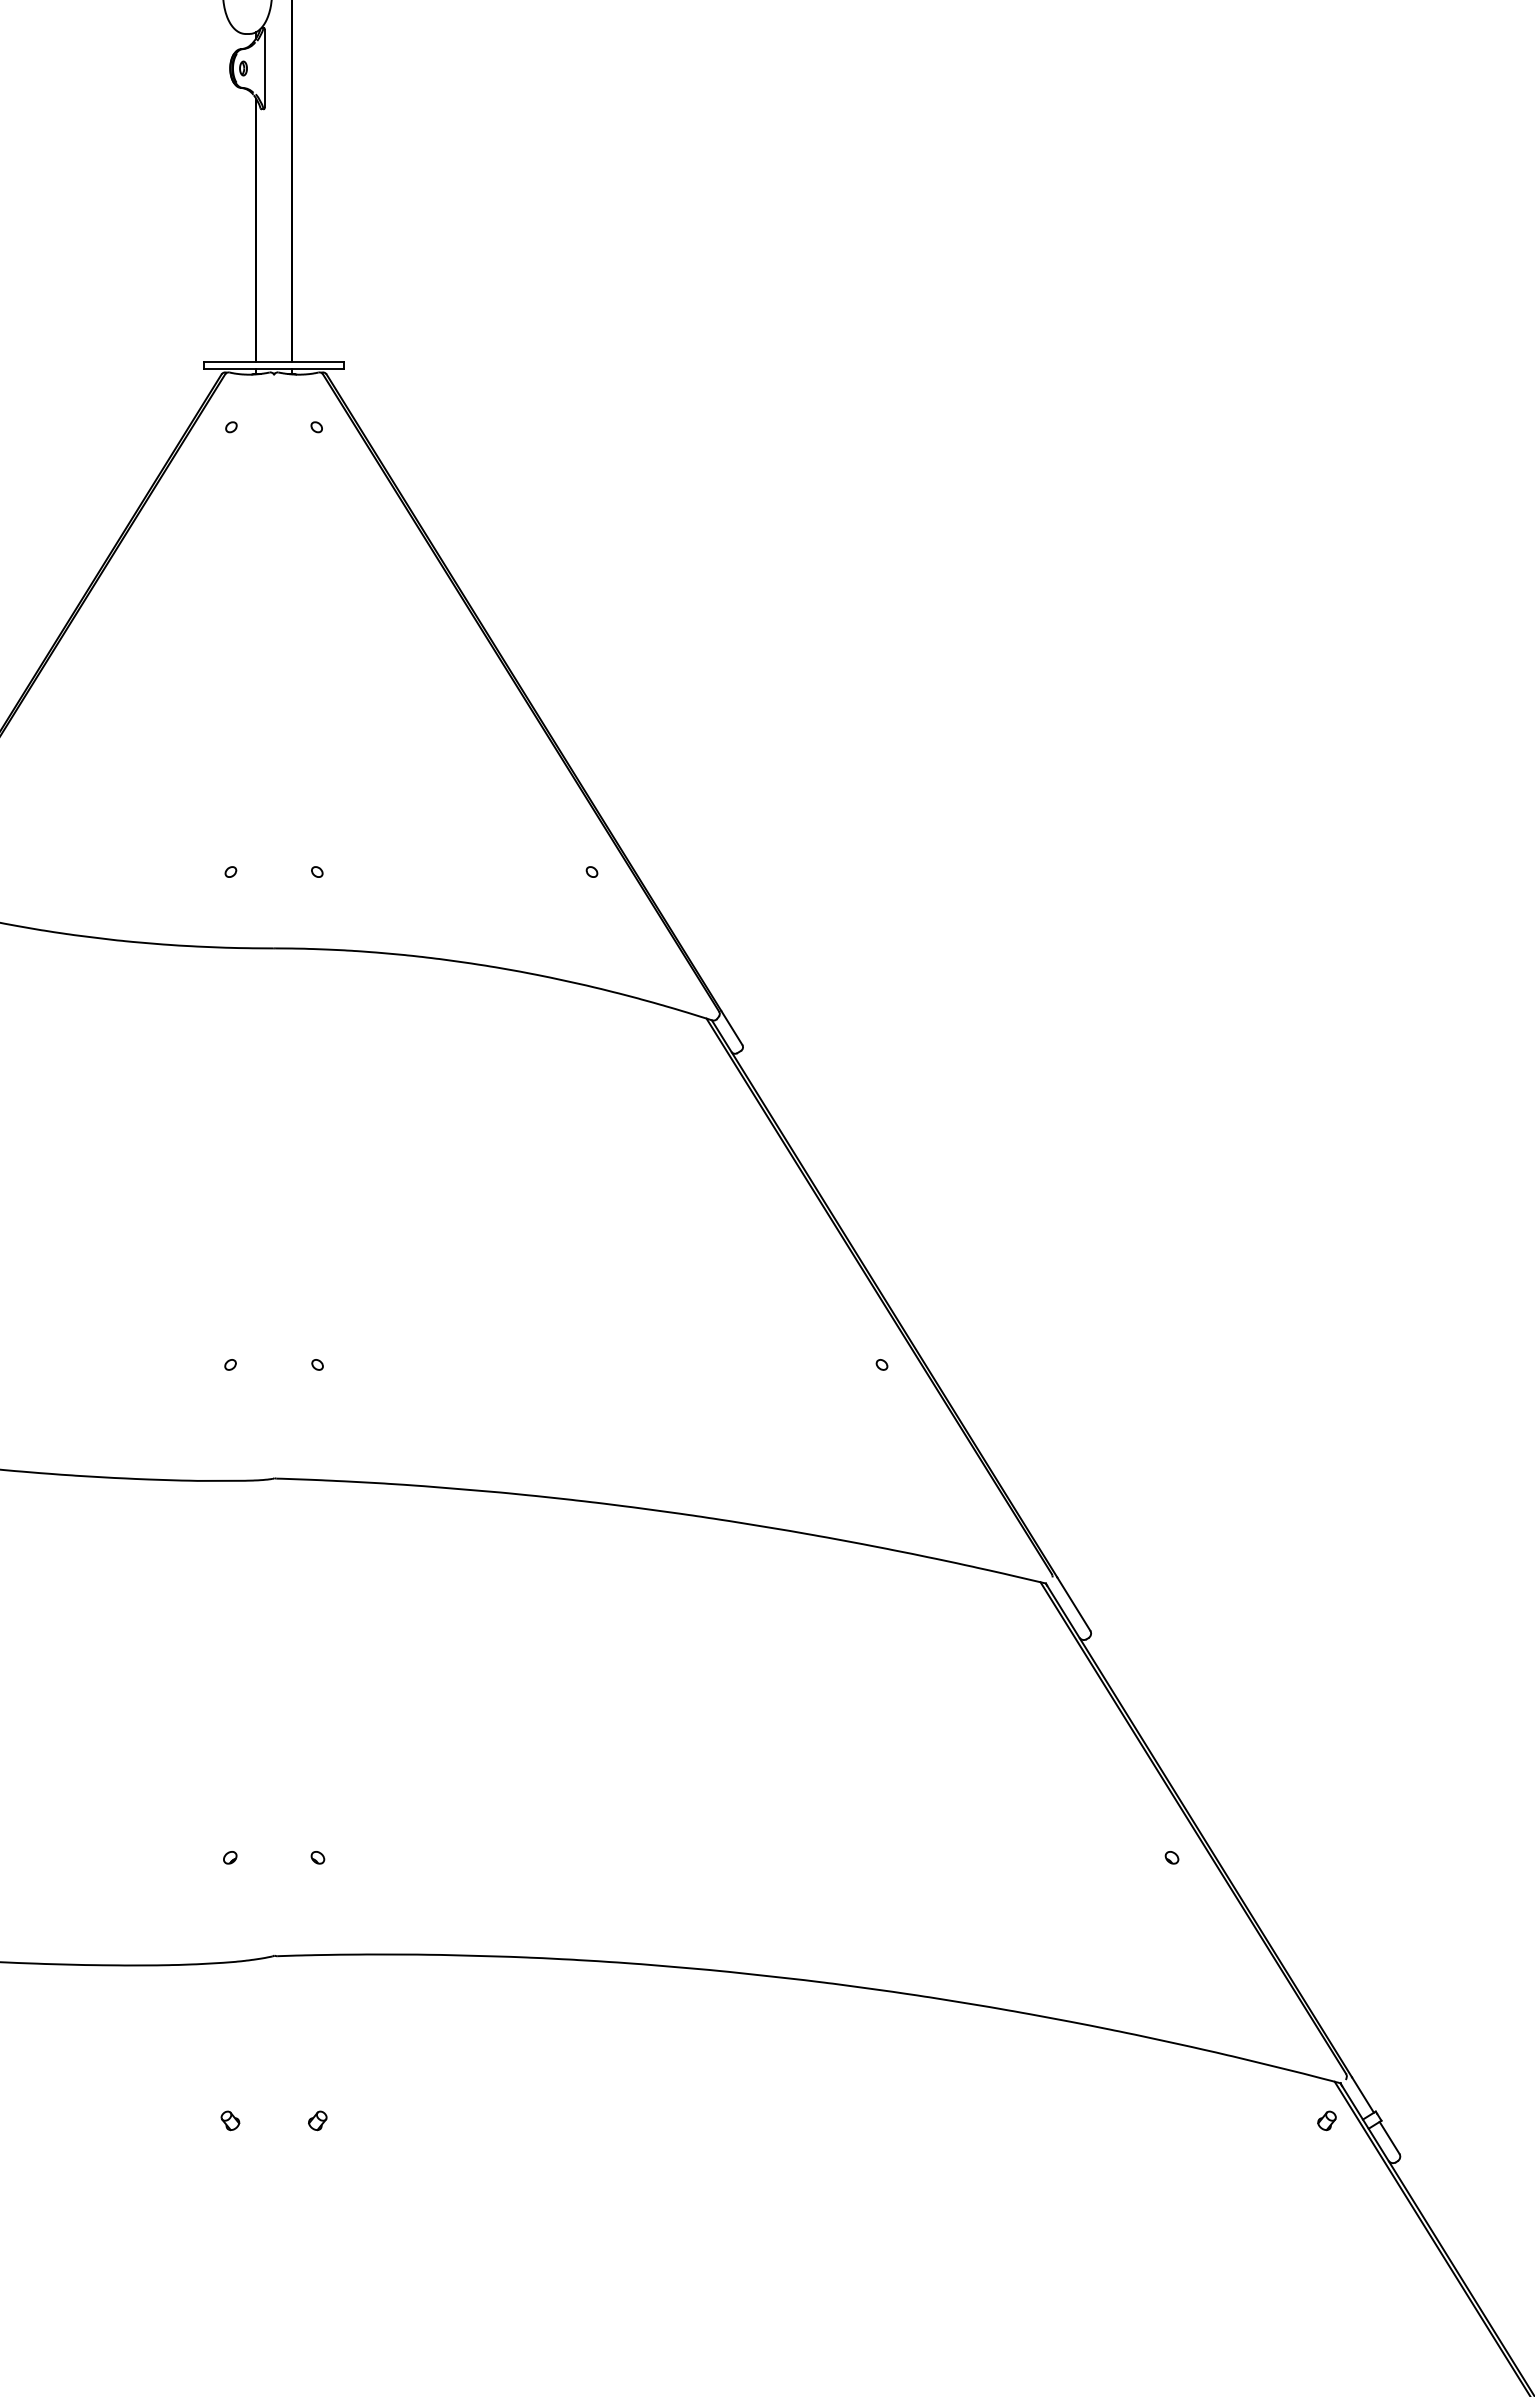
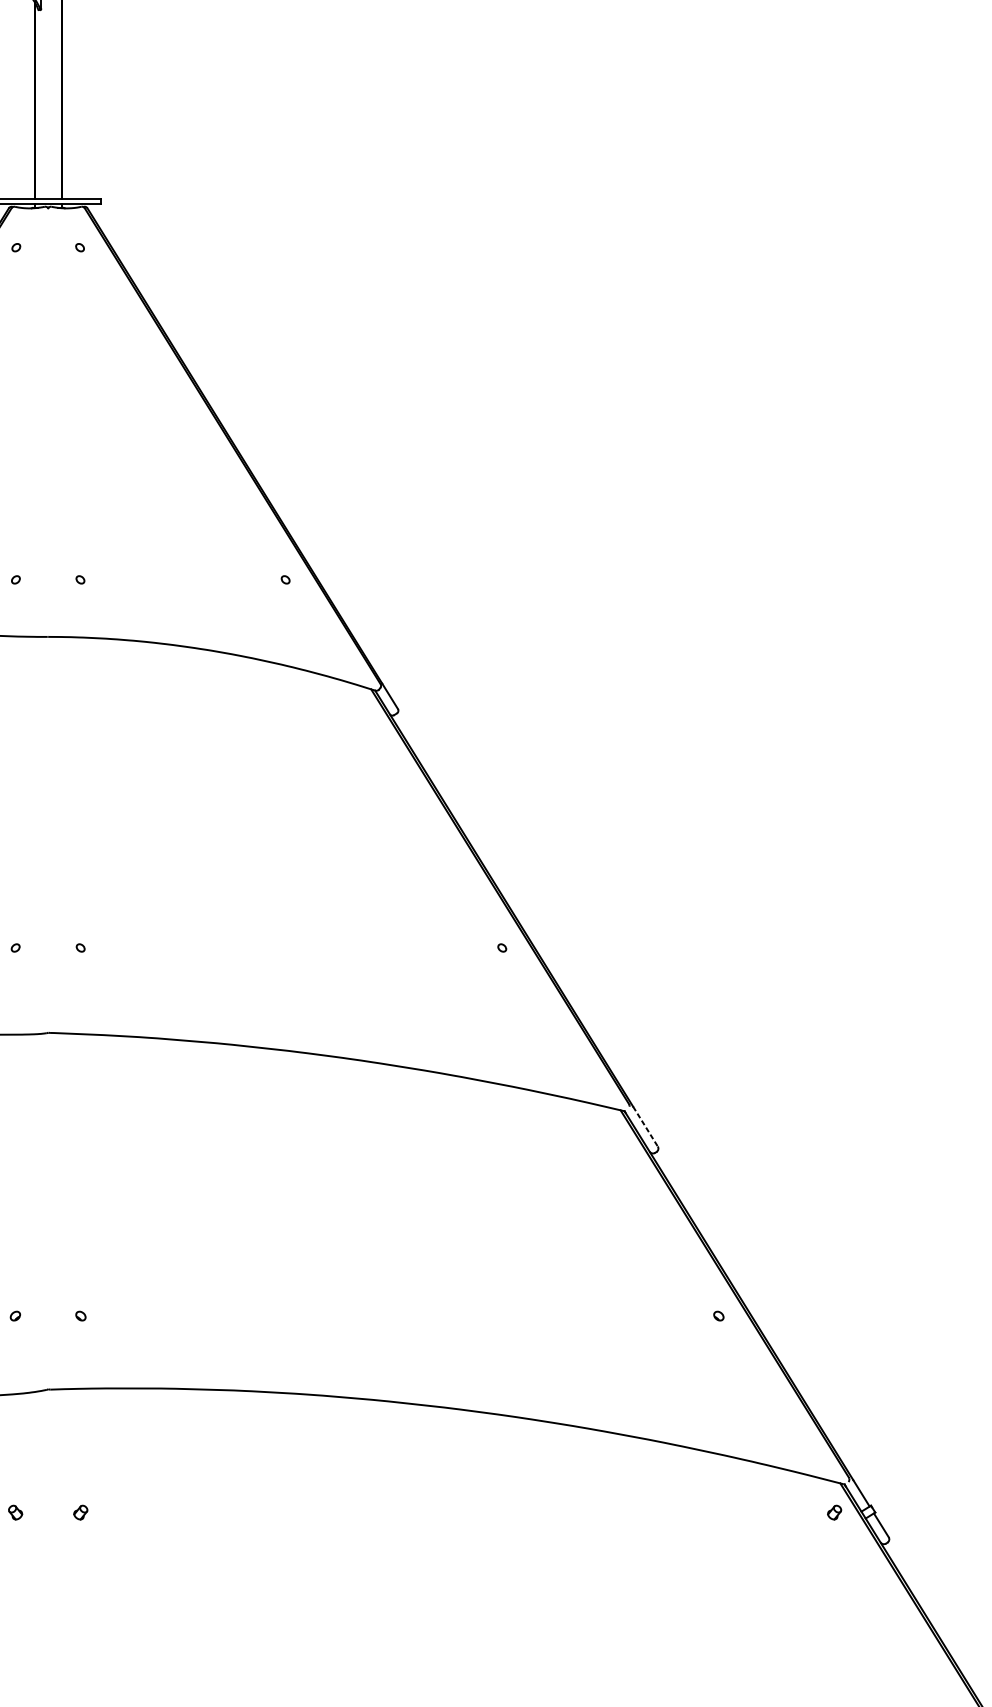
line: (1074, 1604) -> (646, 1126), solid -> dashed

